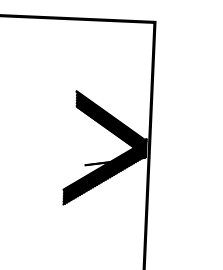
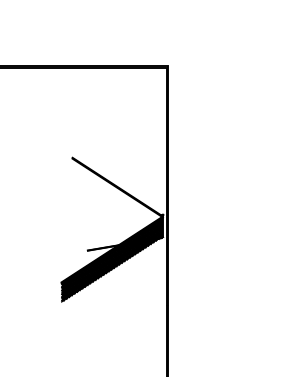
hatch: (111, 120) -> (117, 192), removed

